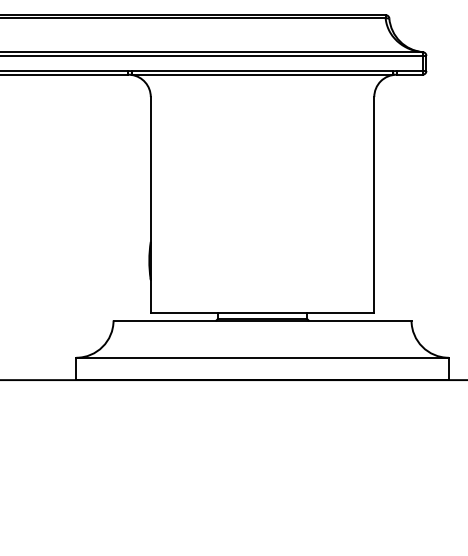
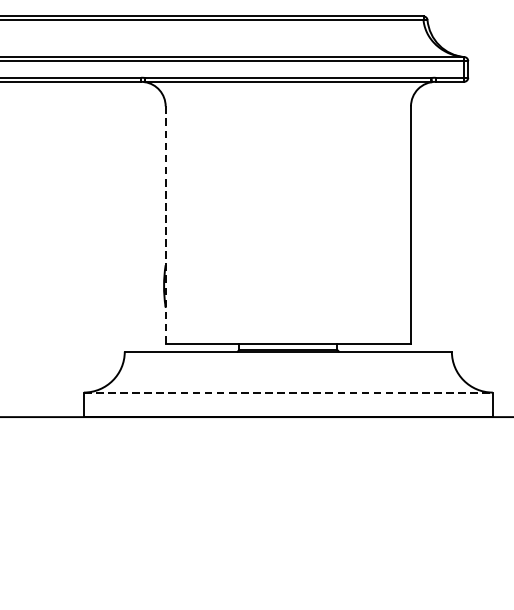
line: (150, 205) -> (165, 225), solid -> dashed
line: (263, 357) -> (289, 392), solid -> dashed

